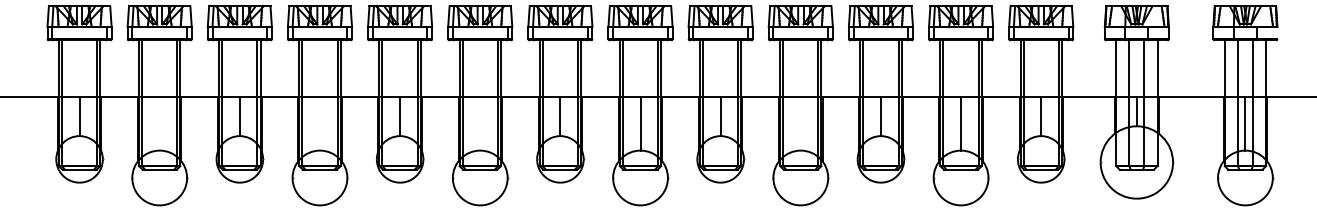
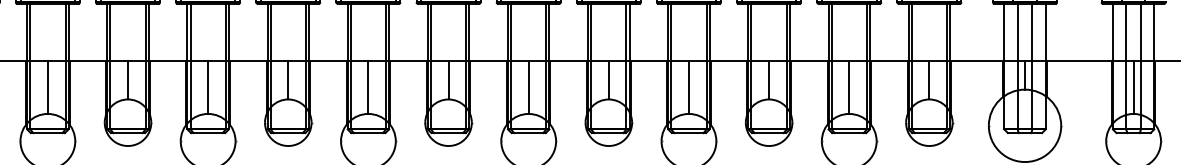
line: (159, 123) -> (47, 86), added
line: (319, 123) -> (207, 86), added
line: (480, 123) -> (368, 86), added
line: (800, 123) -> (688, 86), added

